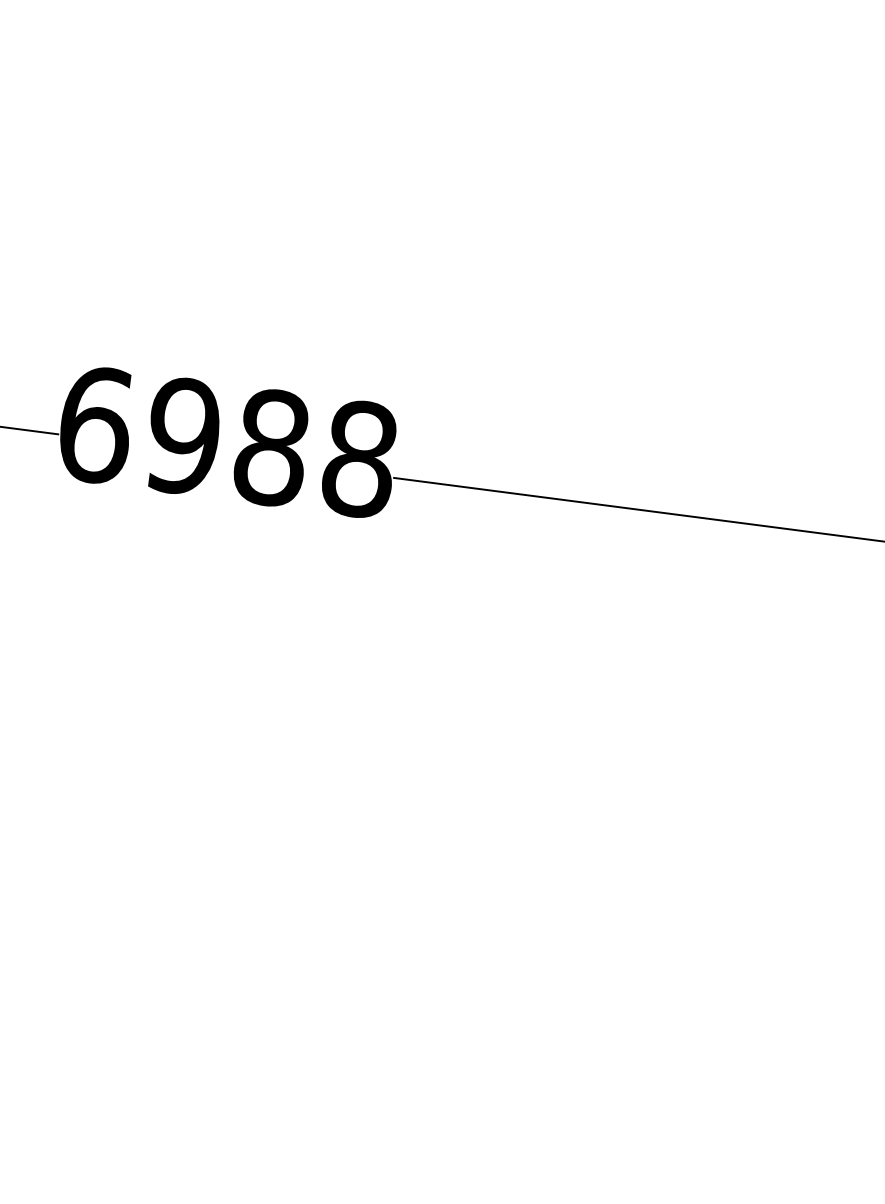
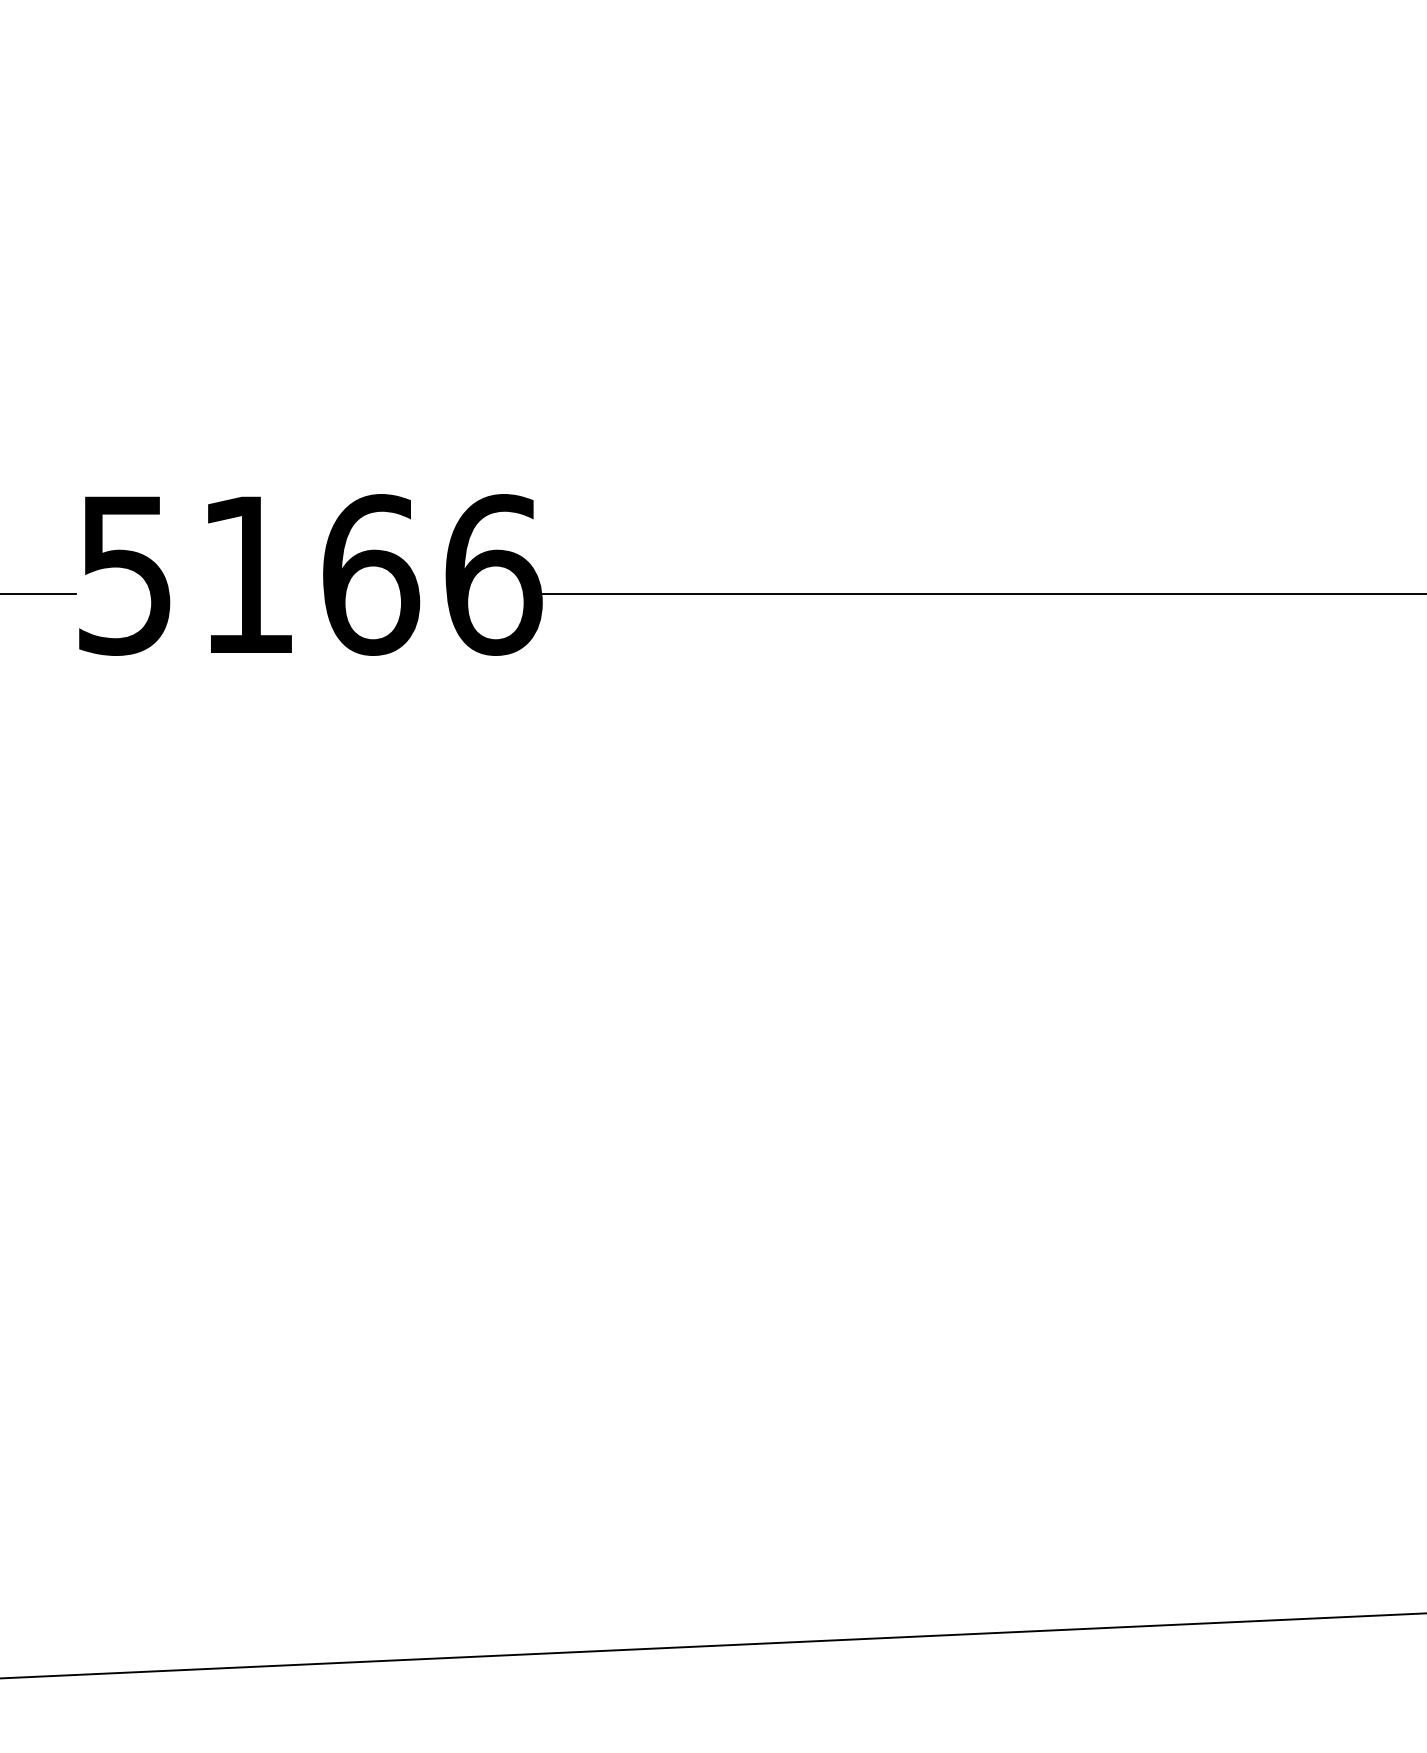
text: (227, 441) -> (309, 574), 6988 -> 5166

